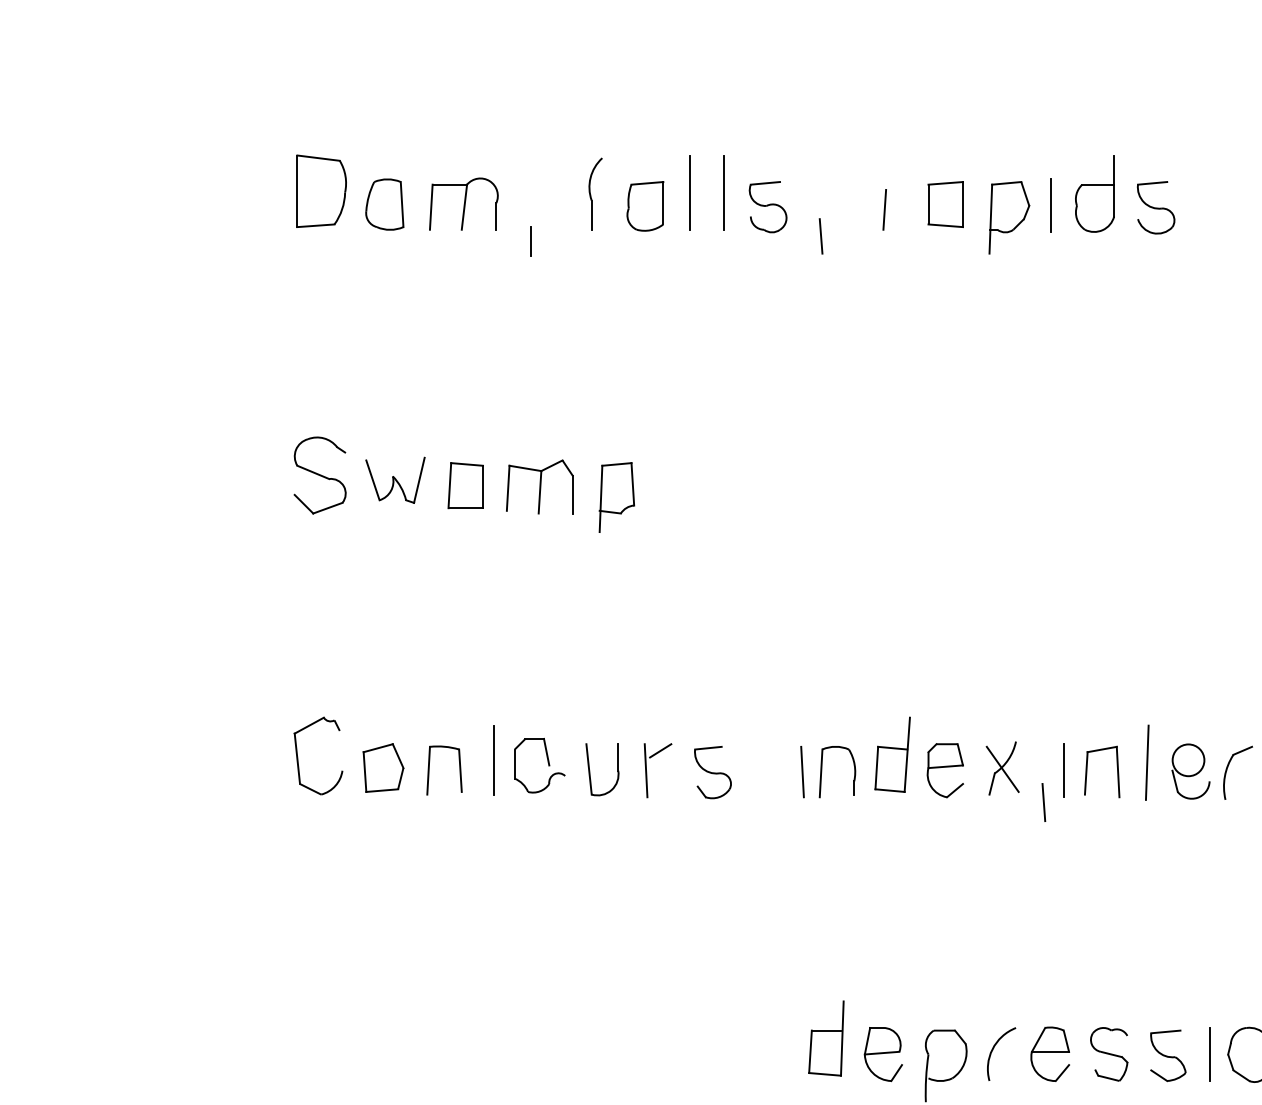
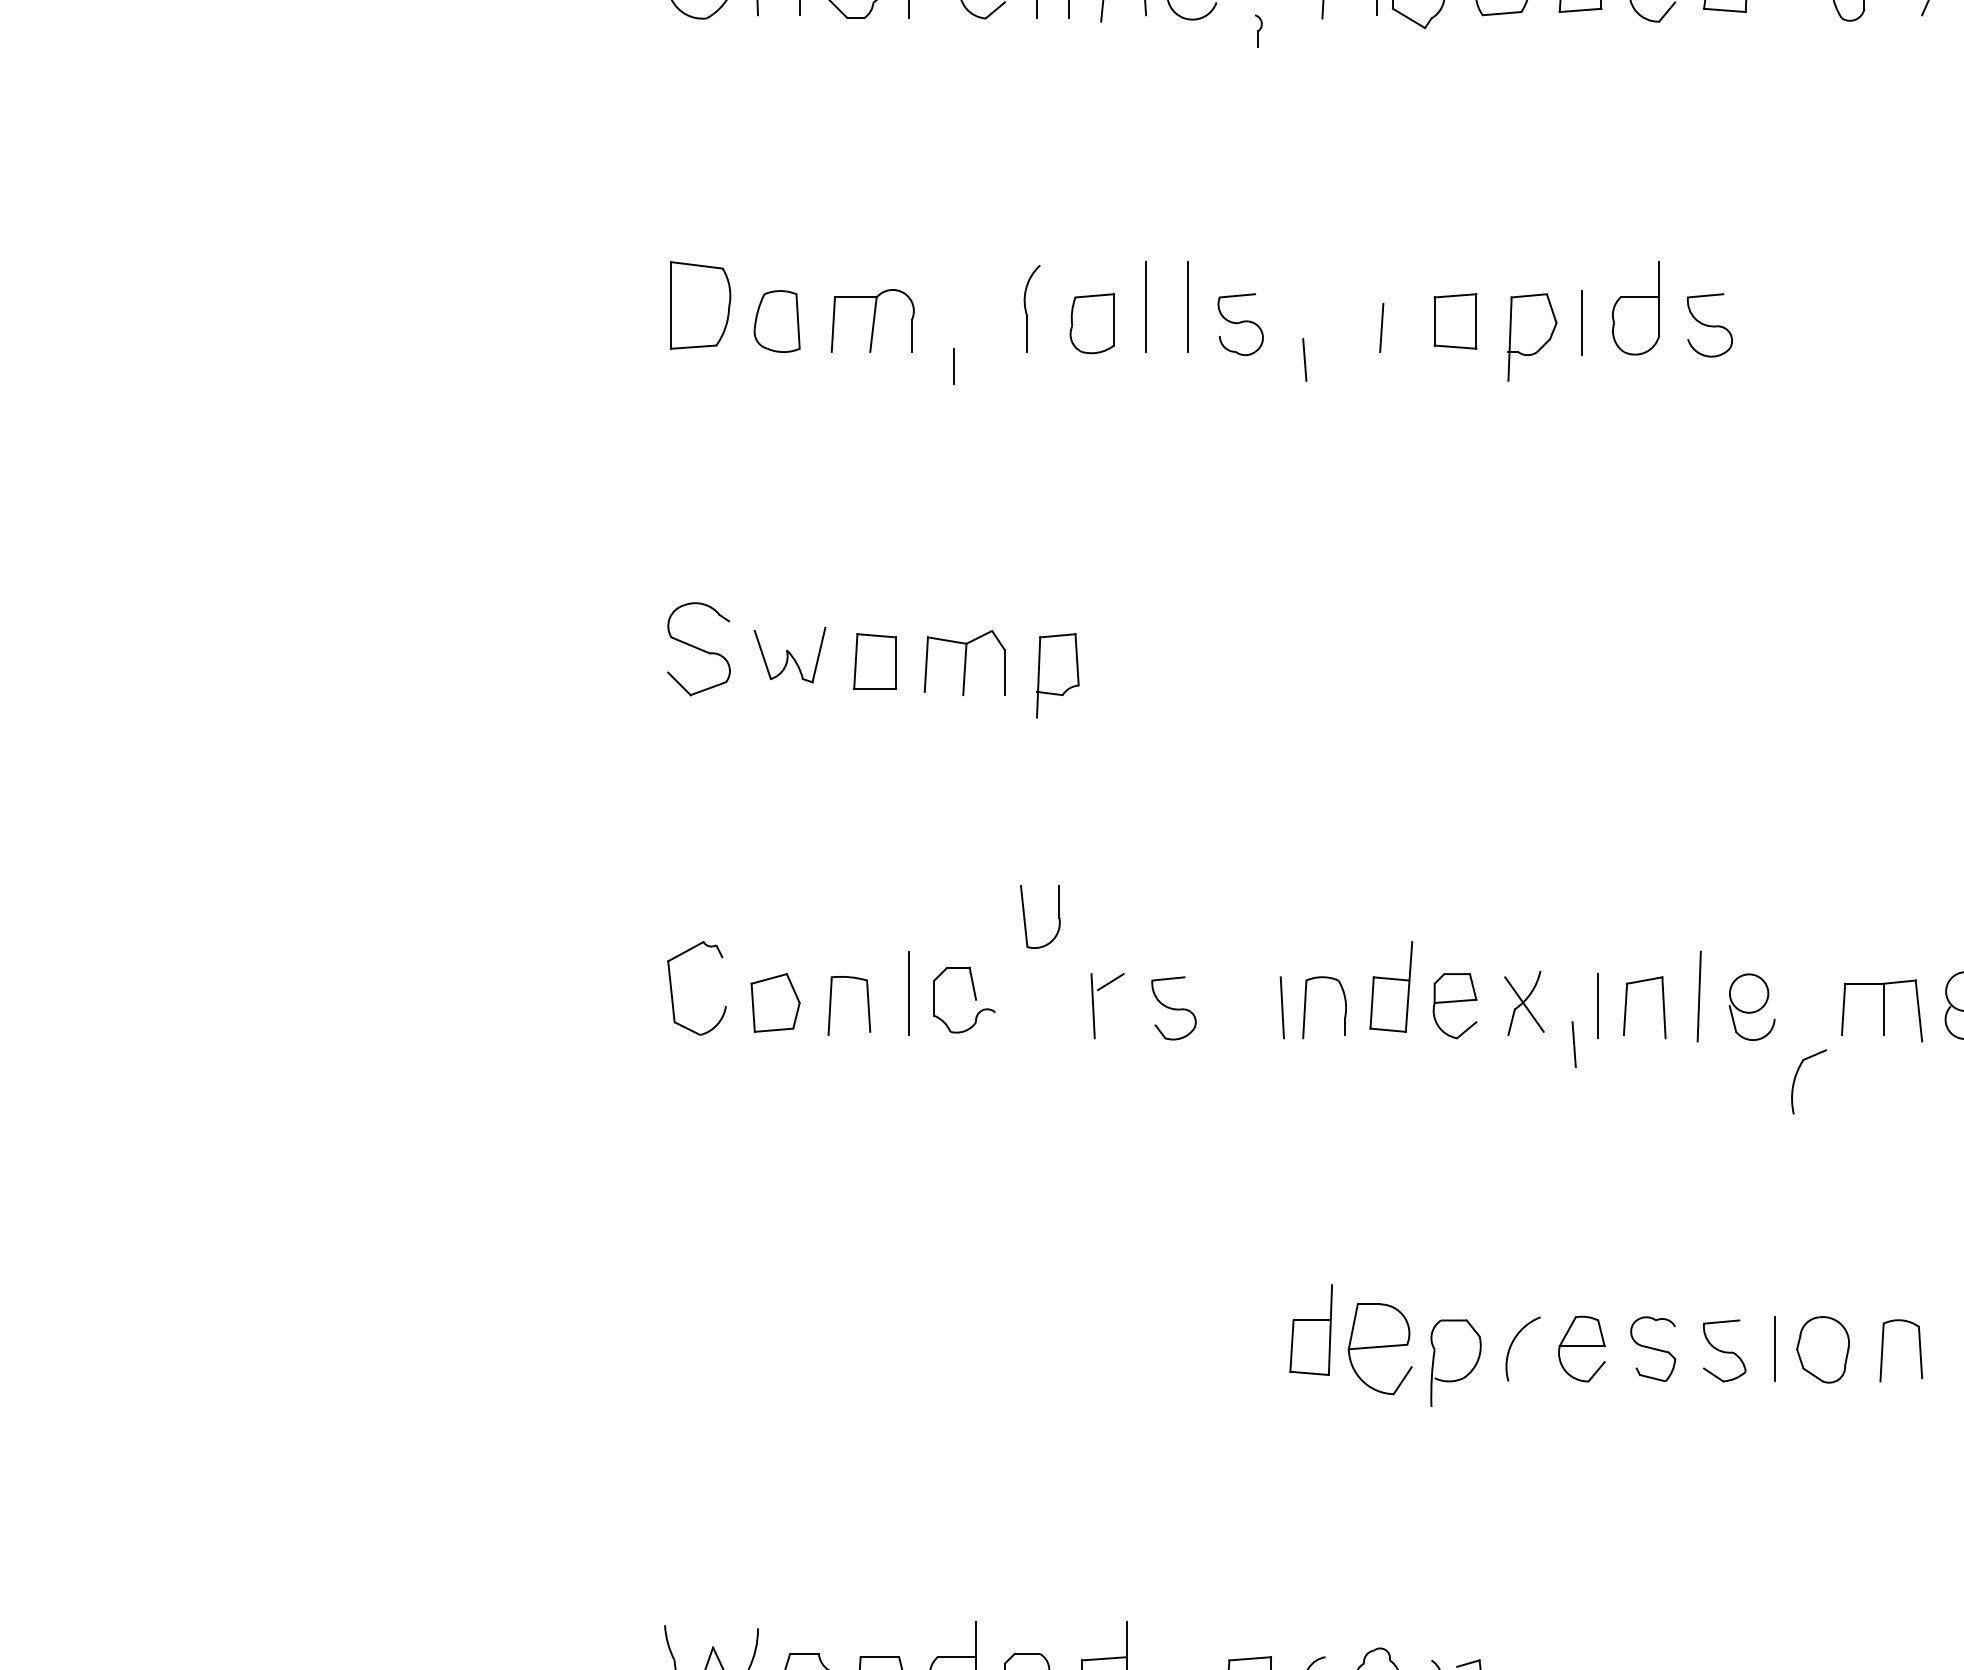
part: (590, 769) -> (1025, 916), moved
part: (1227, 769) -> (1796, 1077), moved
part: (882, 1054) -> (1379, 1349), size x1.4

